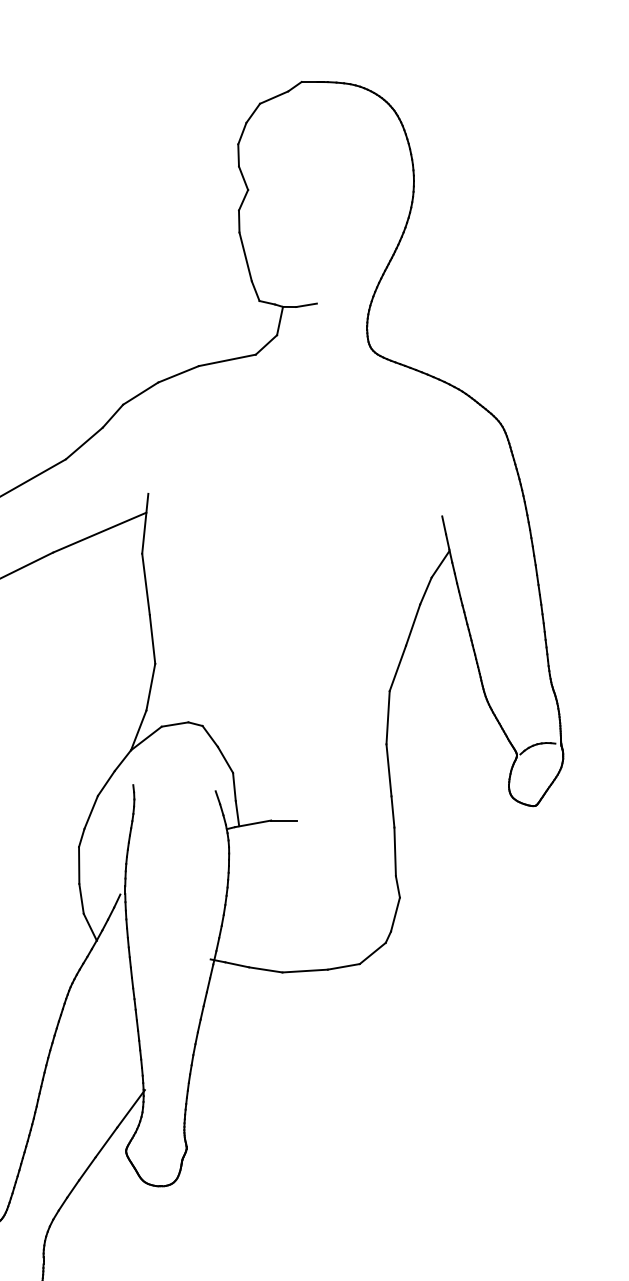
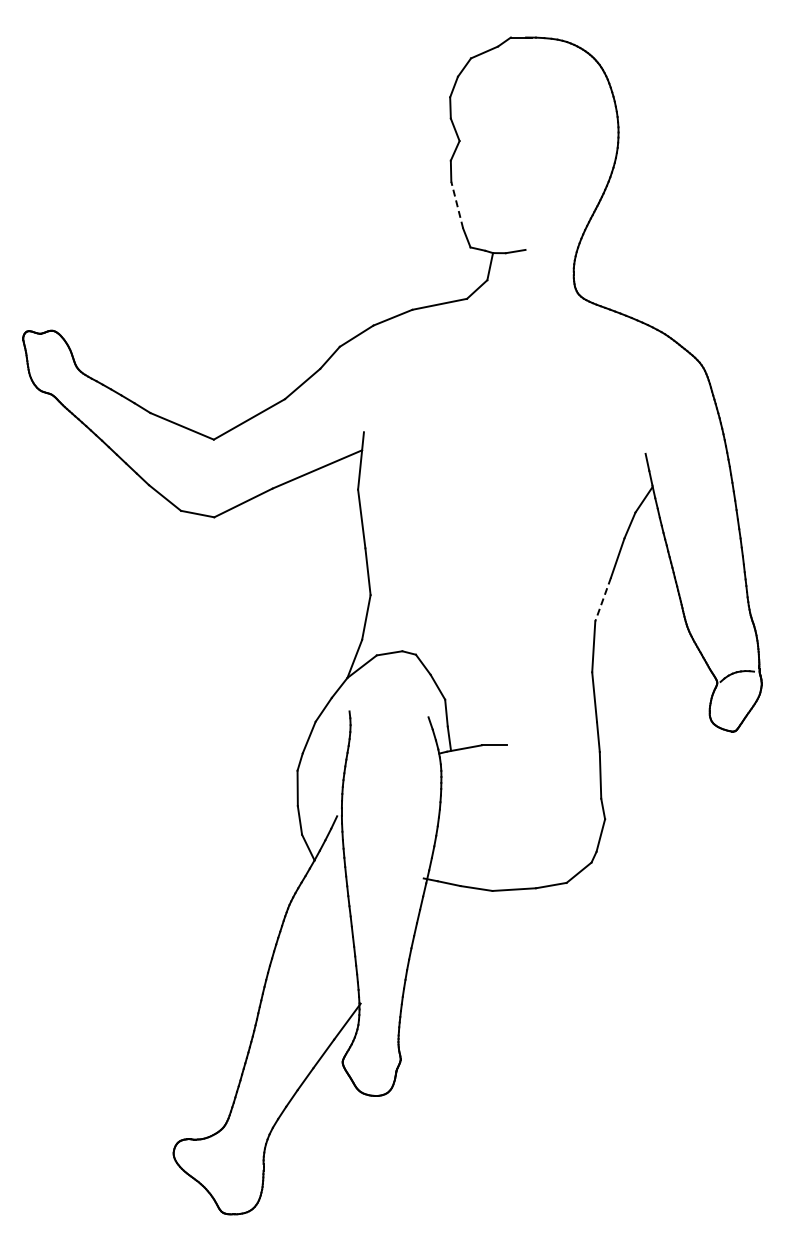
line: (245, 256) -> (457, 204), solid -> dashed
line: (397, 669) -> (602, 600), solid -> dashed

